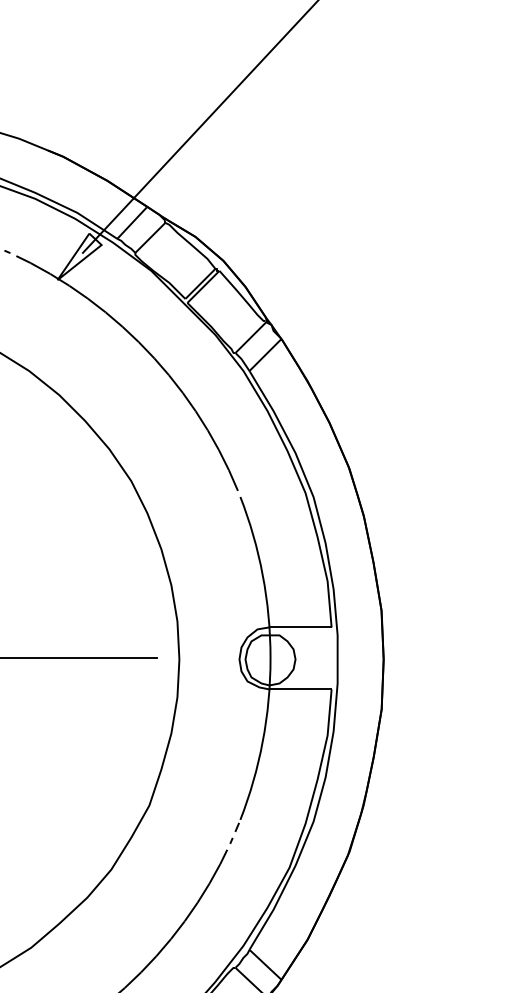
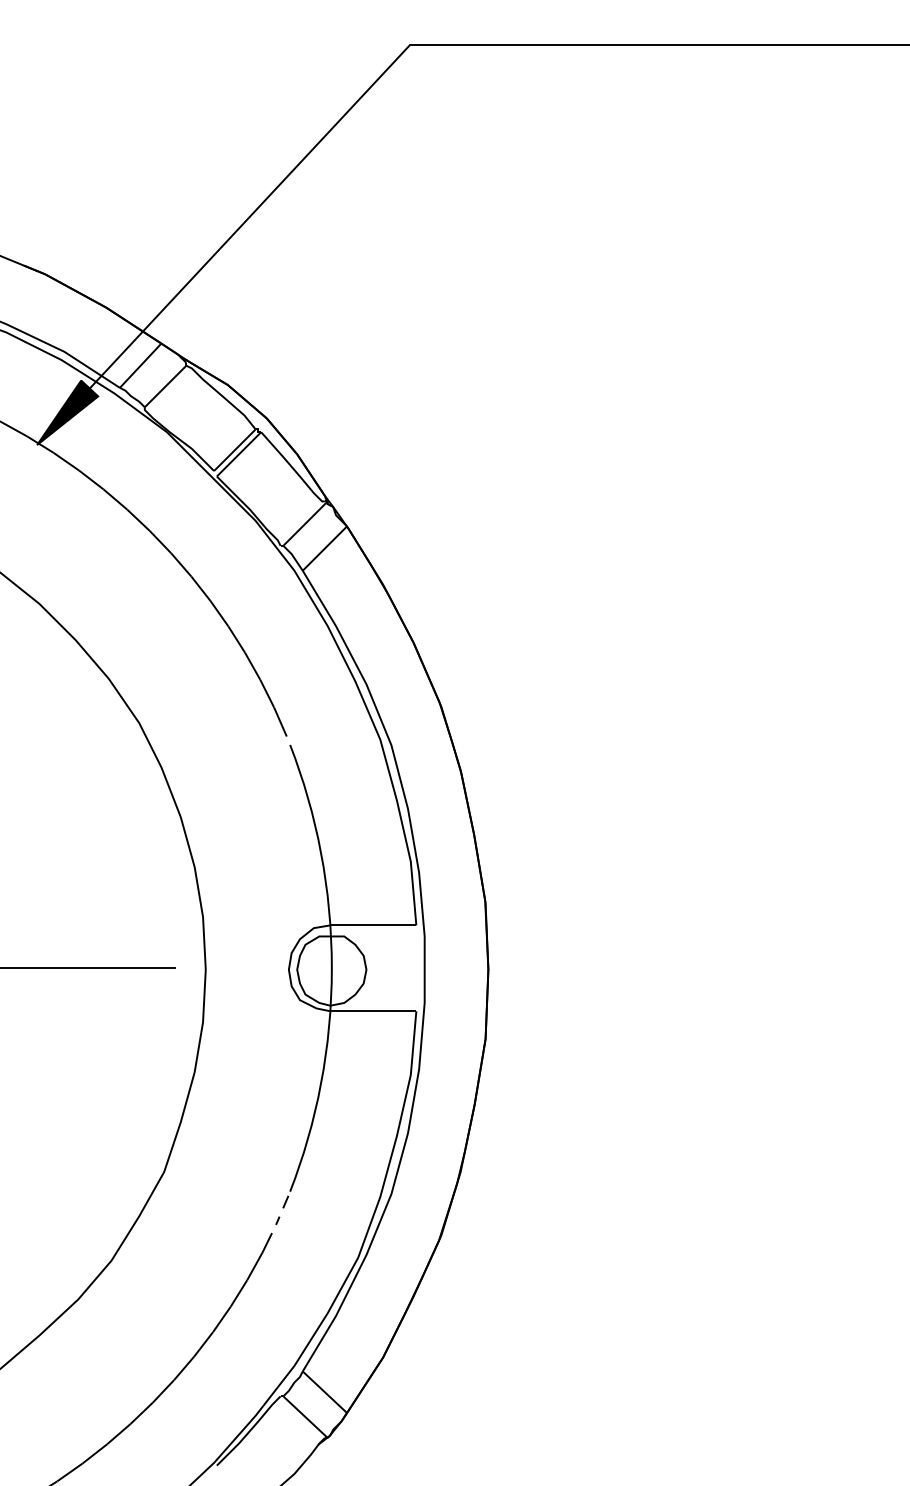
fill: (79, 256) -> (67, 412), added

